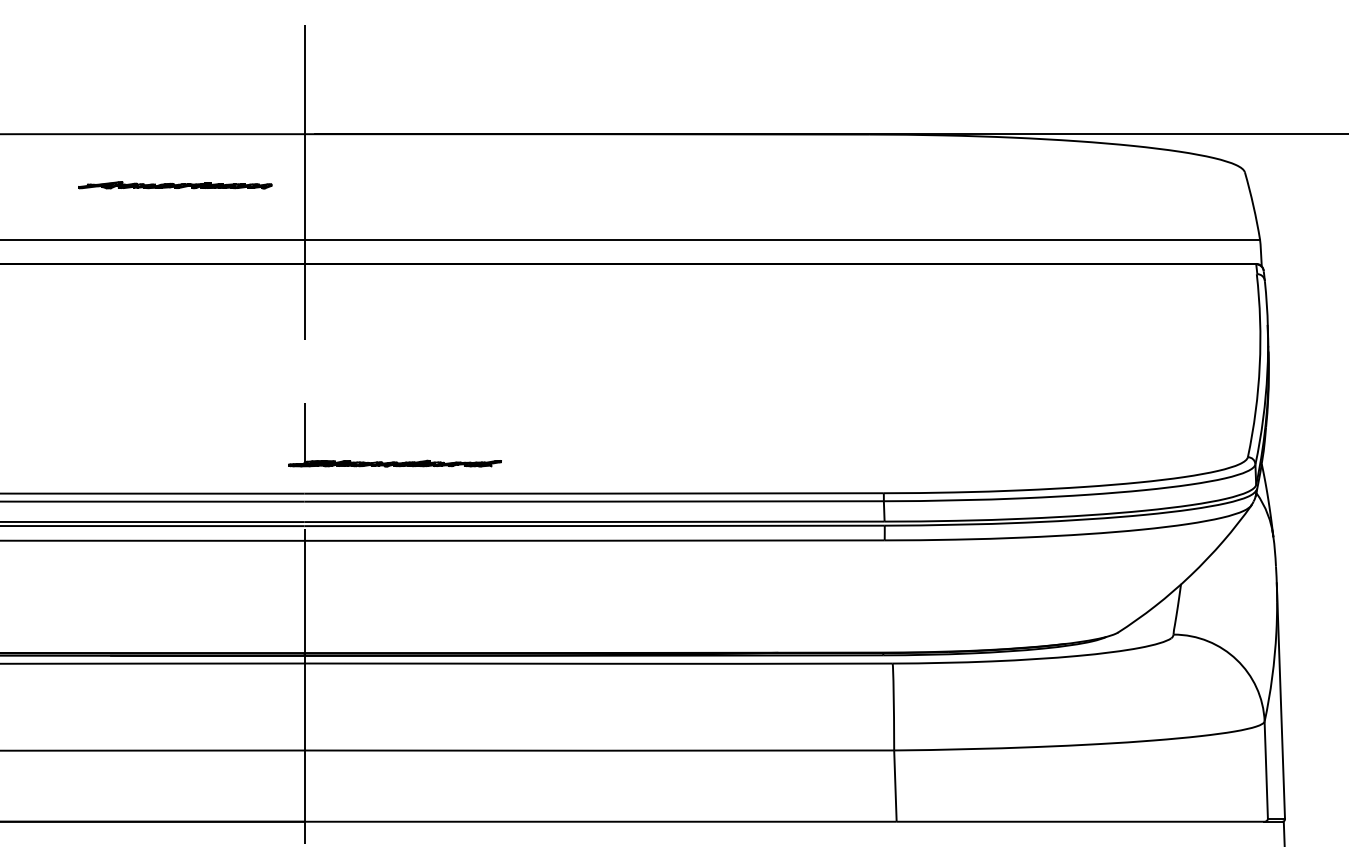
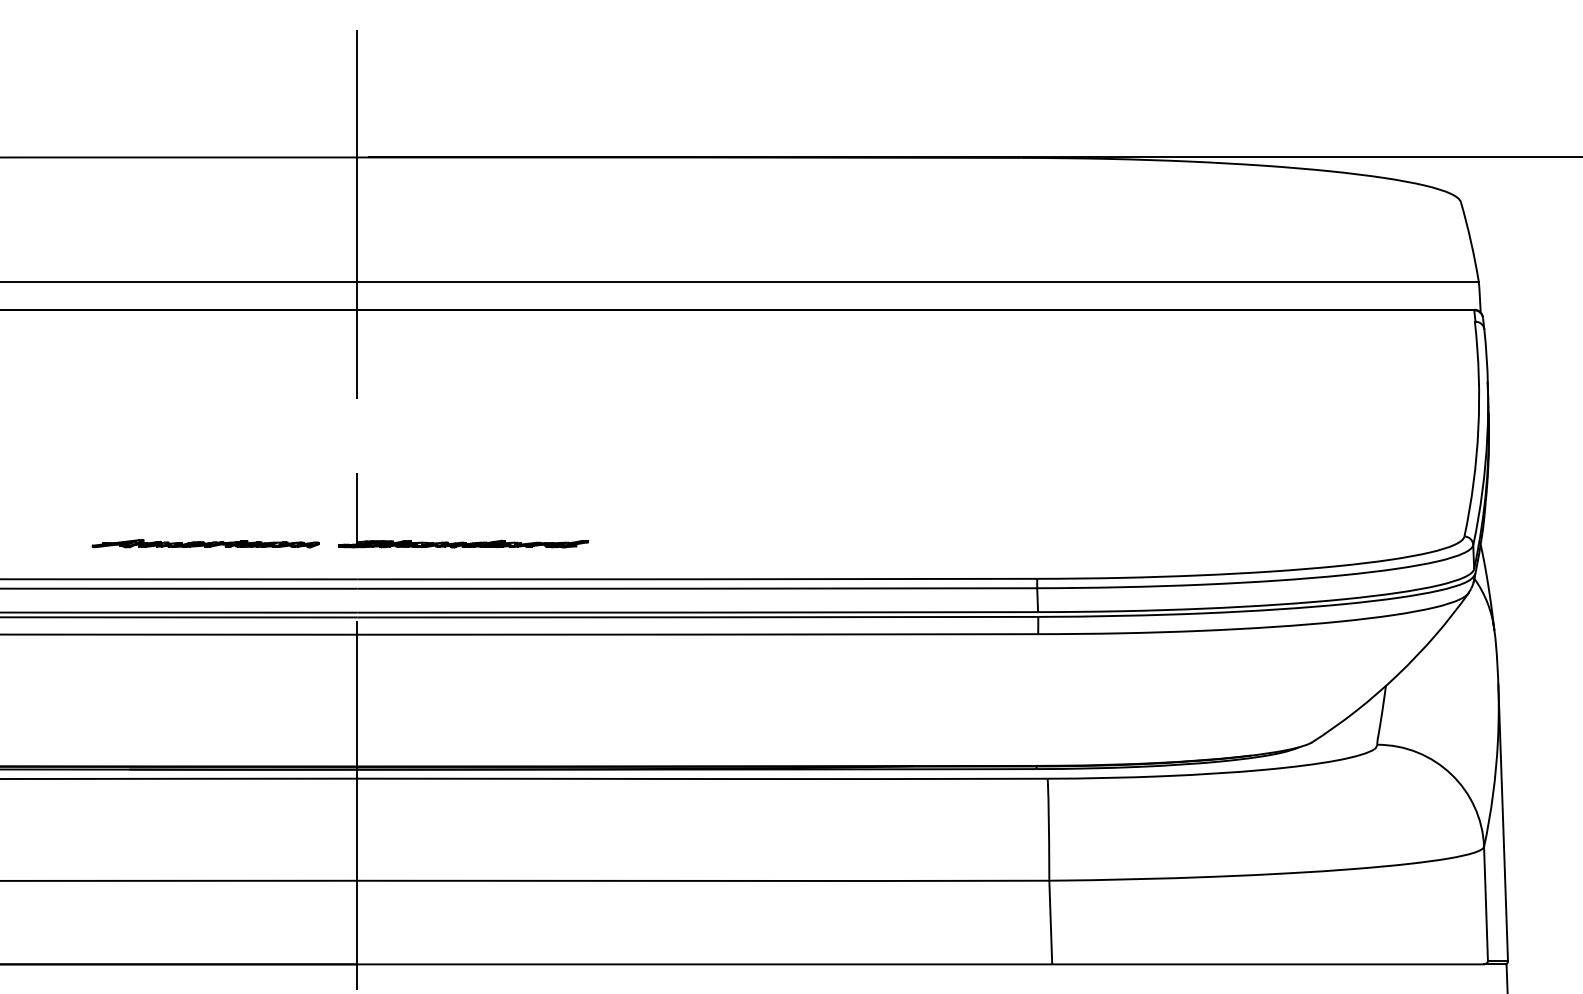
part: (175, 185) -> (205, 543), moved

